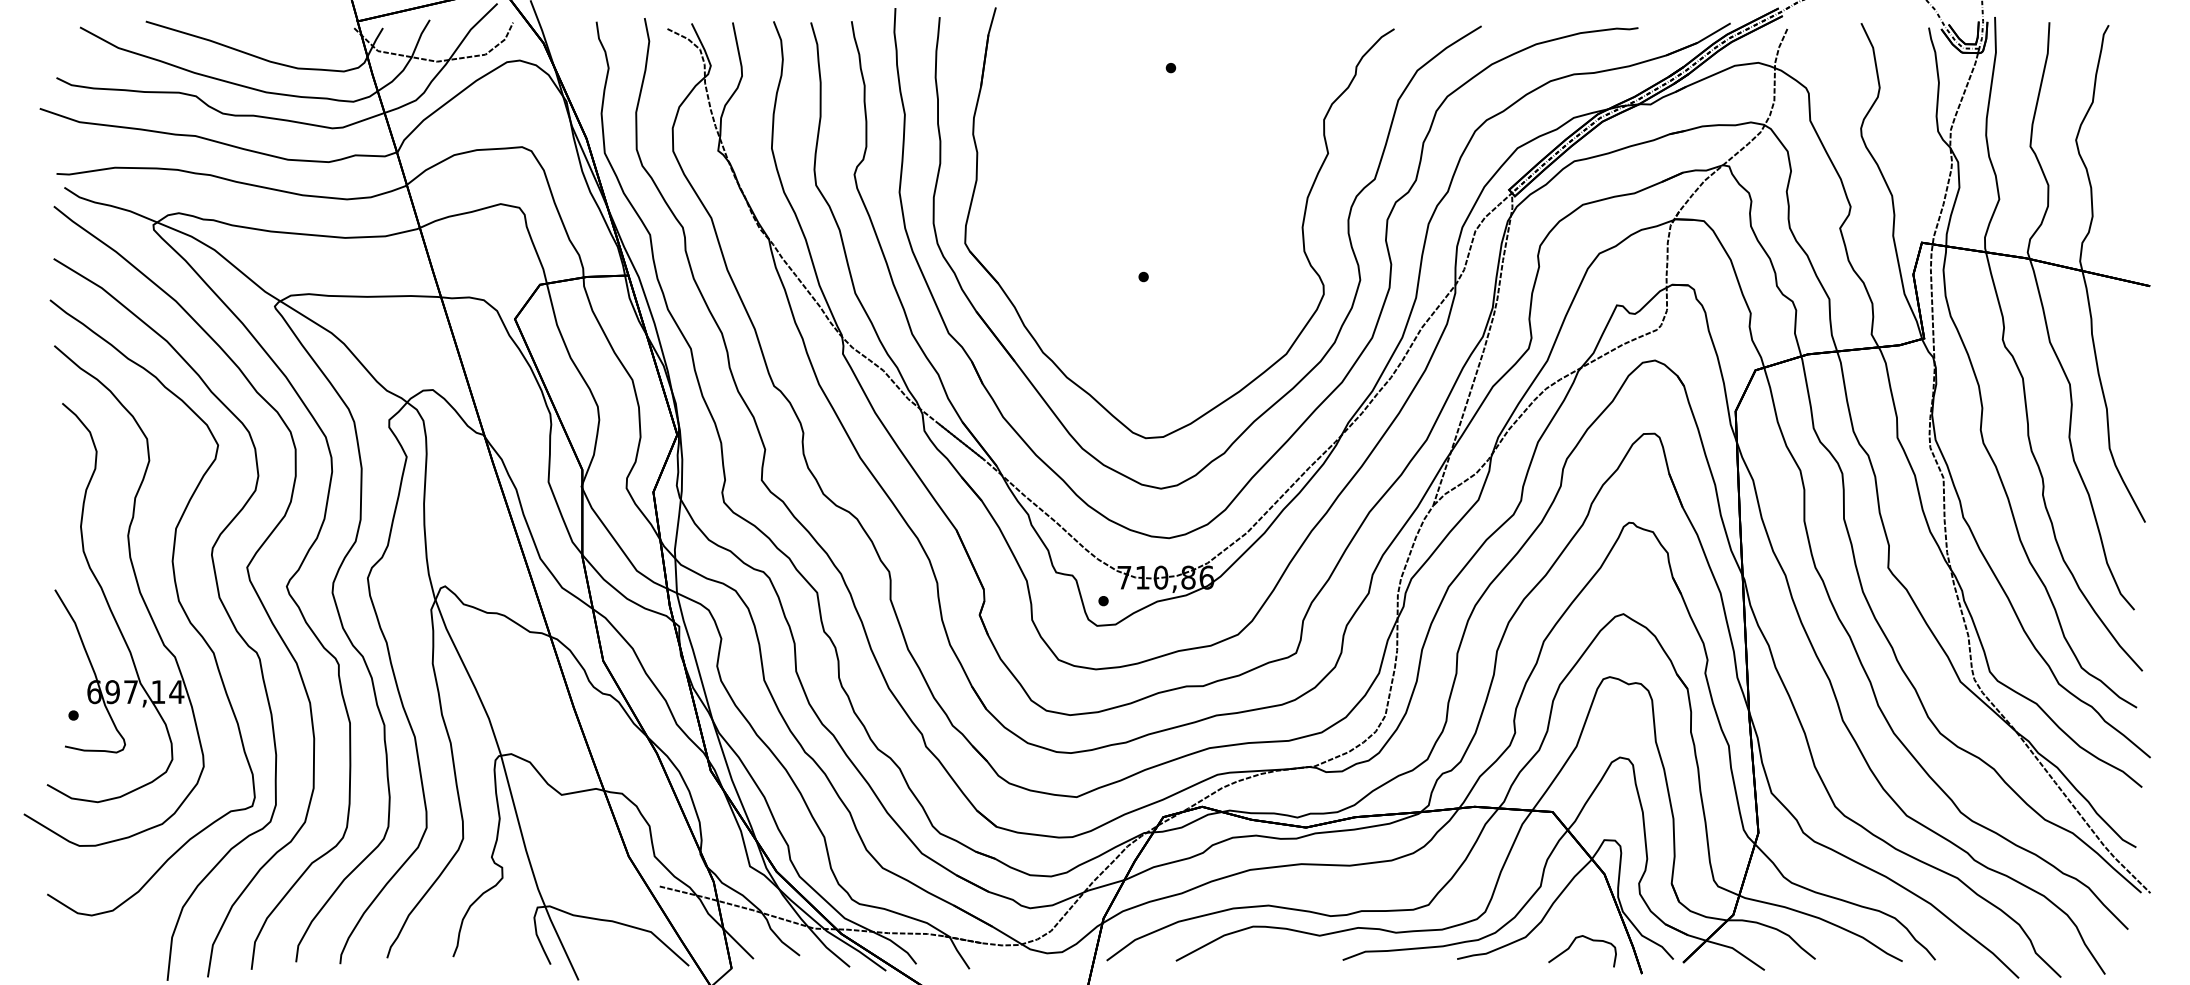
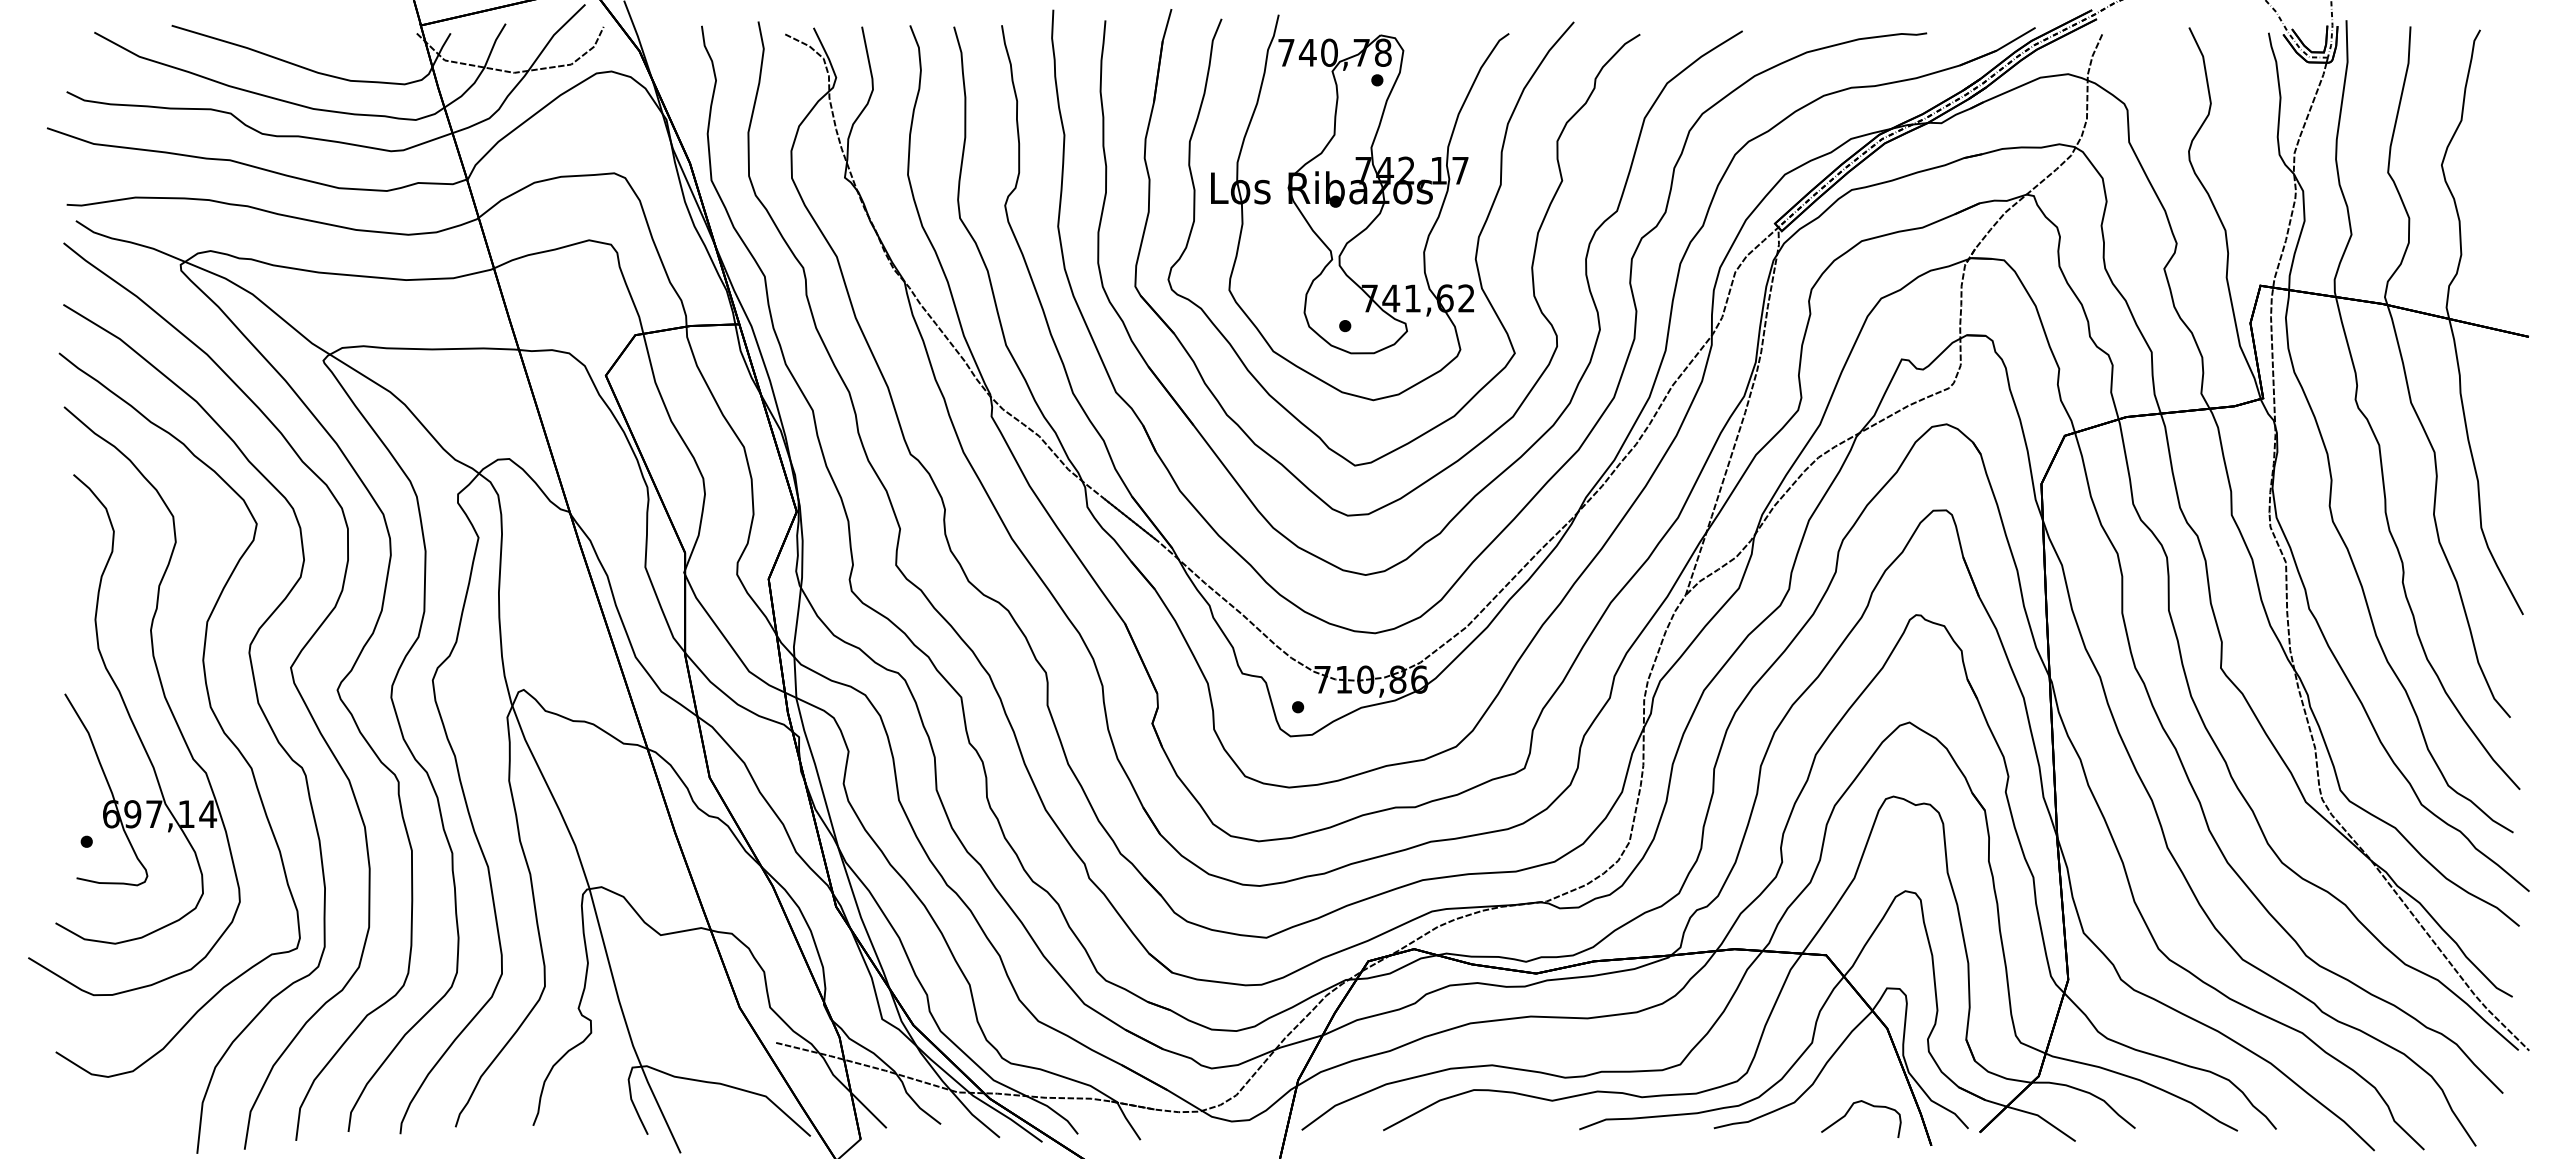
part: (1160, 196) -> (1364, 231), added

